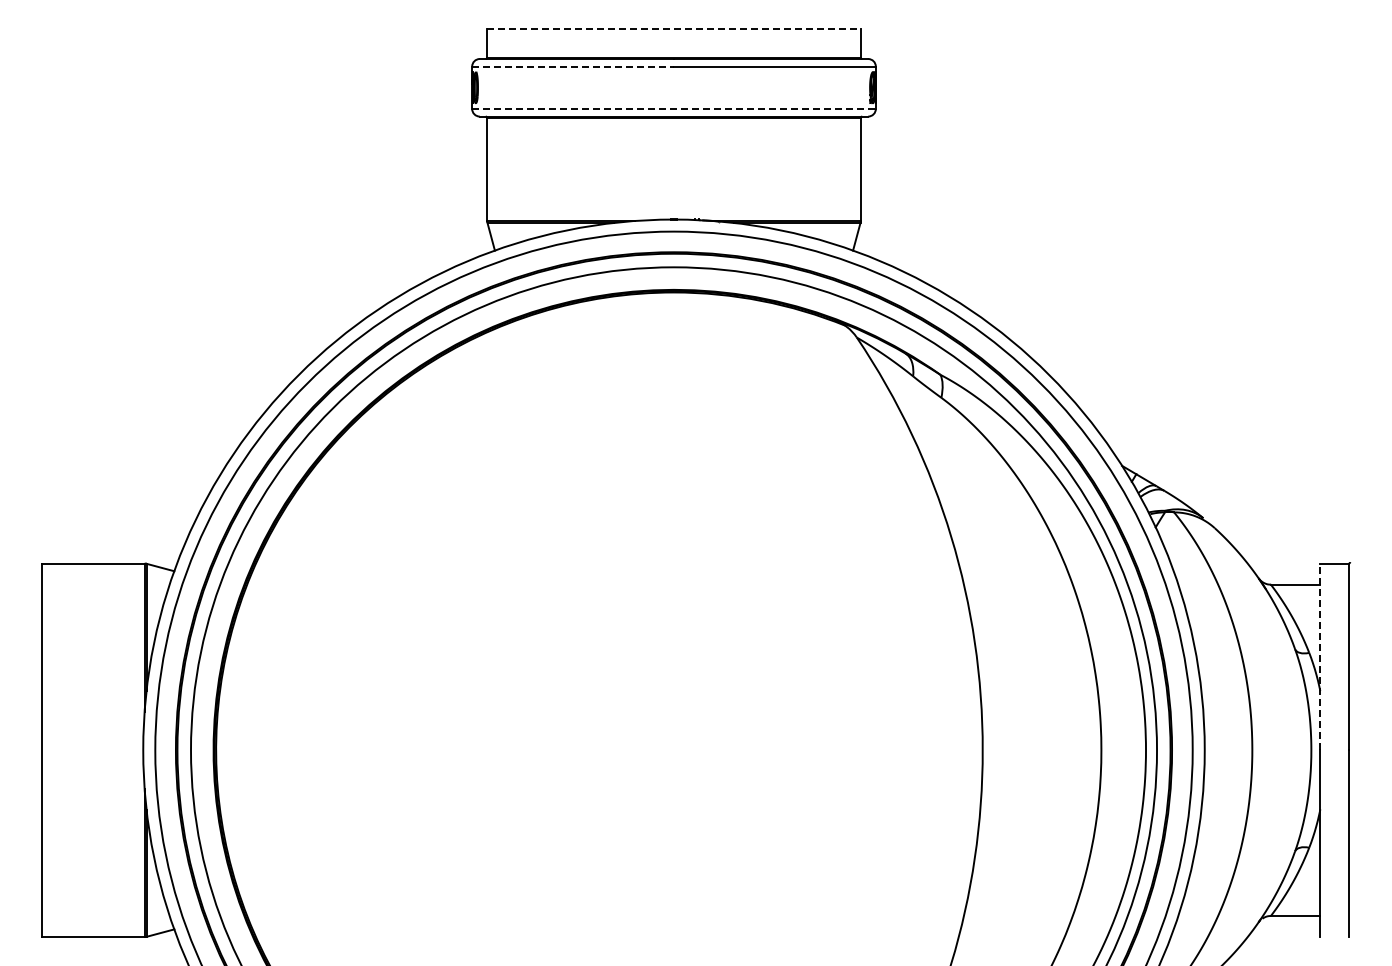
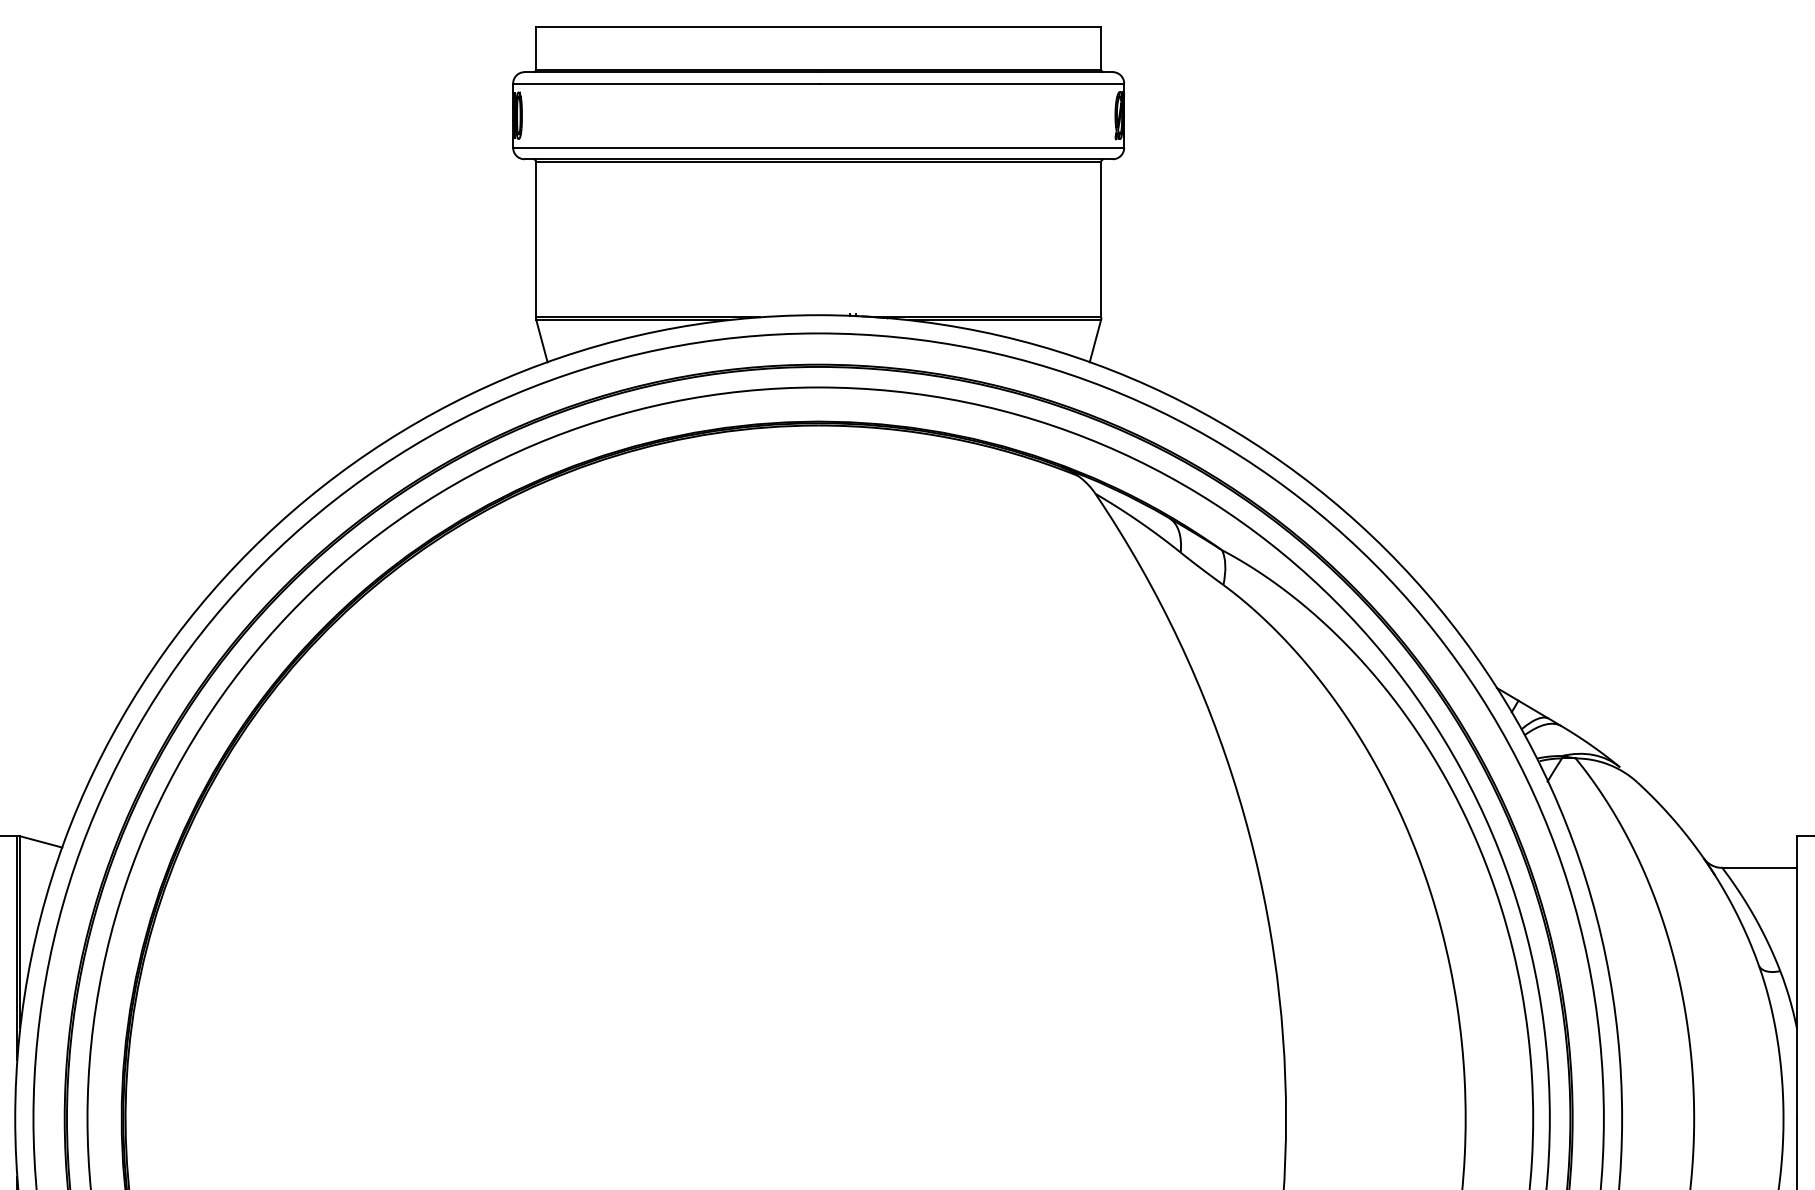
line: (674, 28) -> (819, 25), dashed -> solid
line: (573, 66) -> (666, 83), dashed -> solid
line: (674, 109) -> (819, 148), dashed -> solid
line: (1320, 656) -> (1797, 976), dashed -> solid

